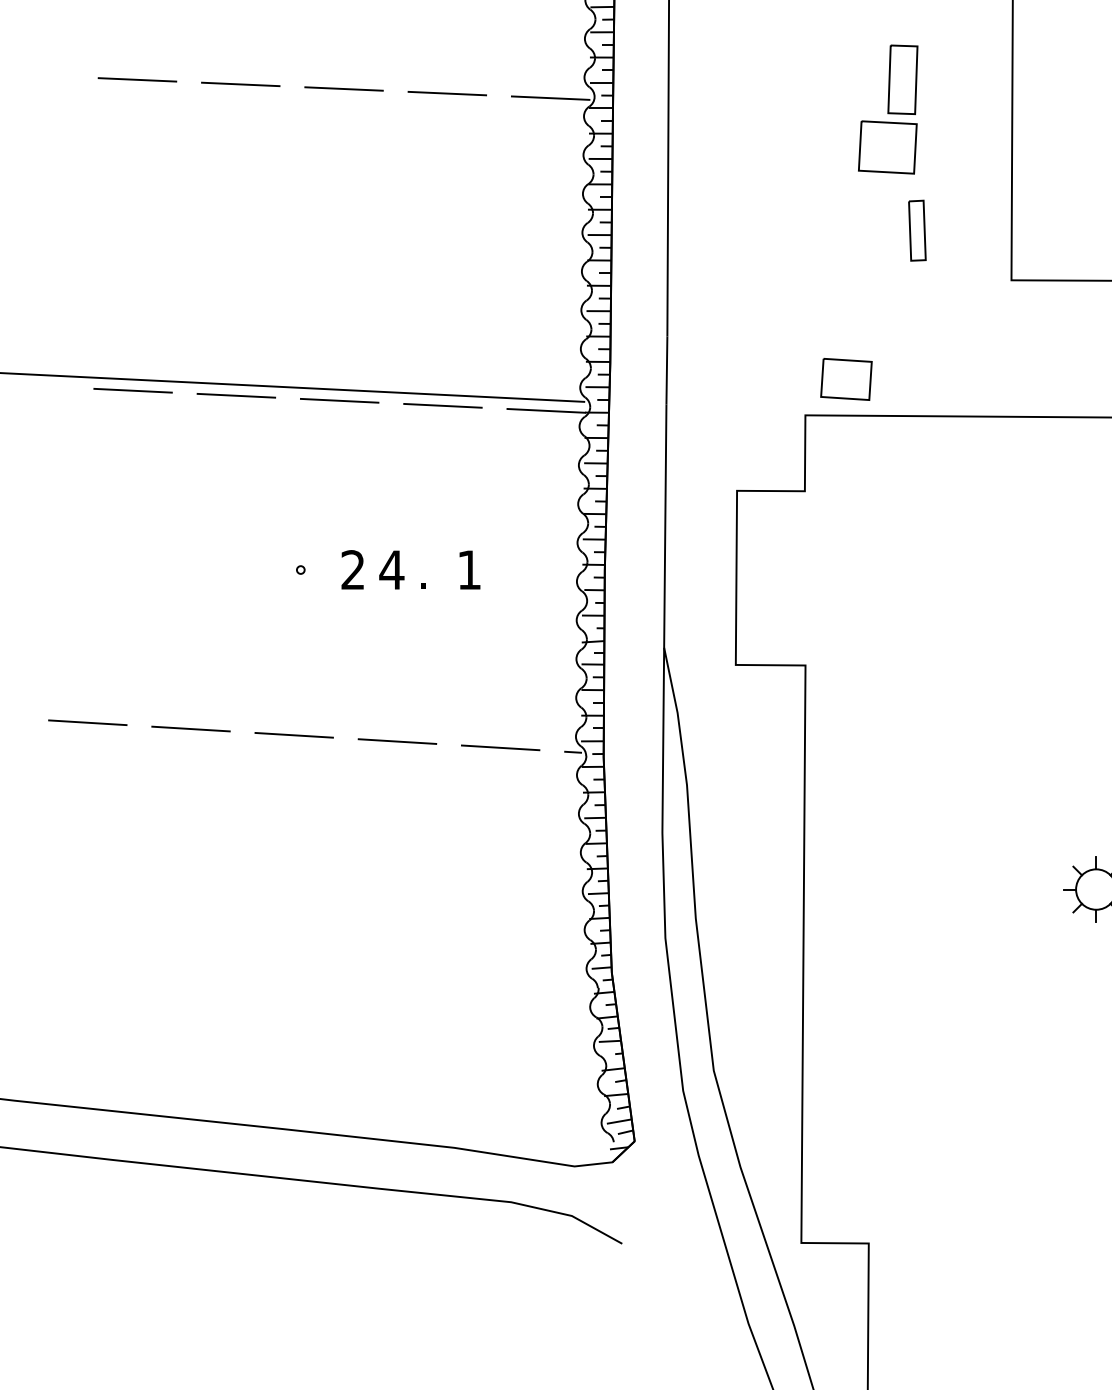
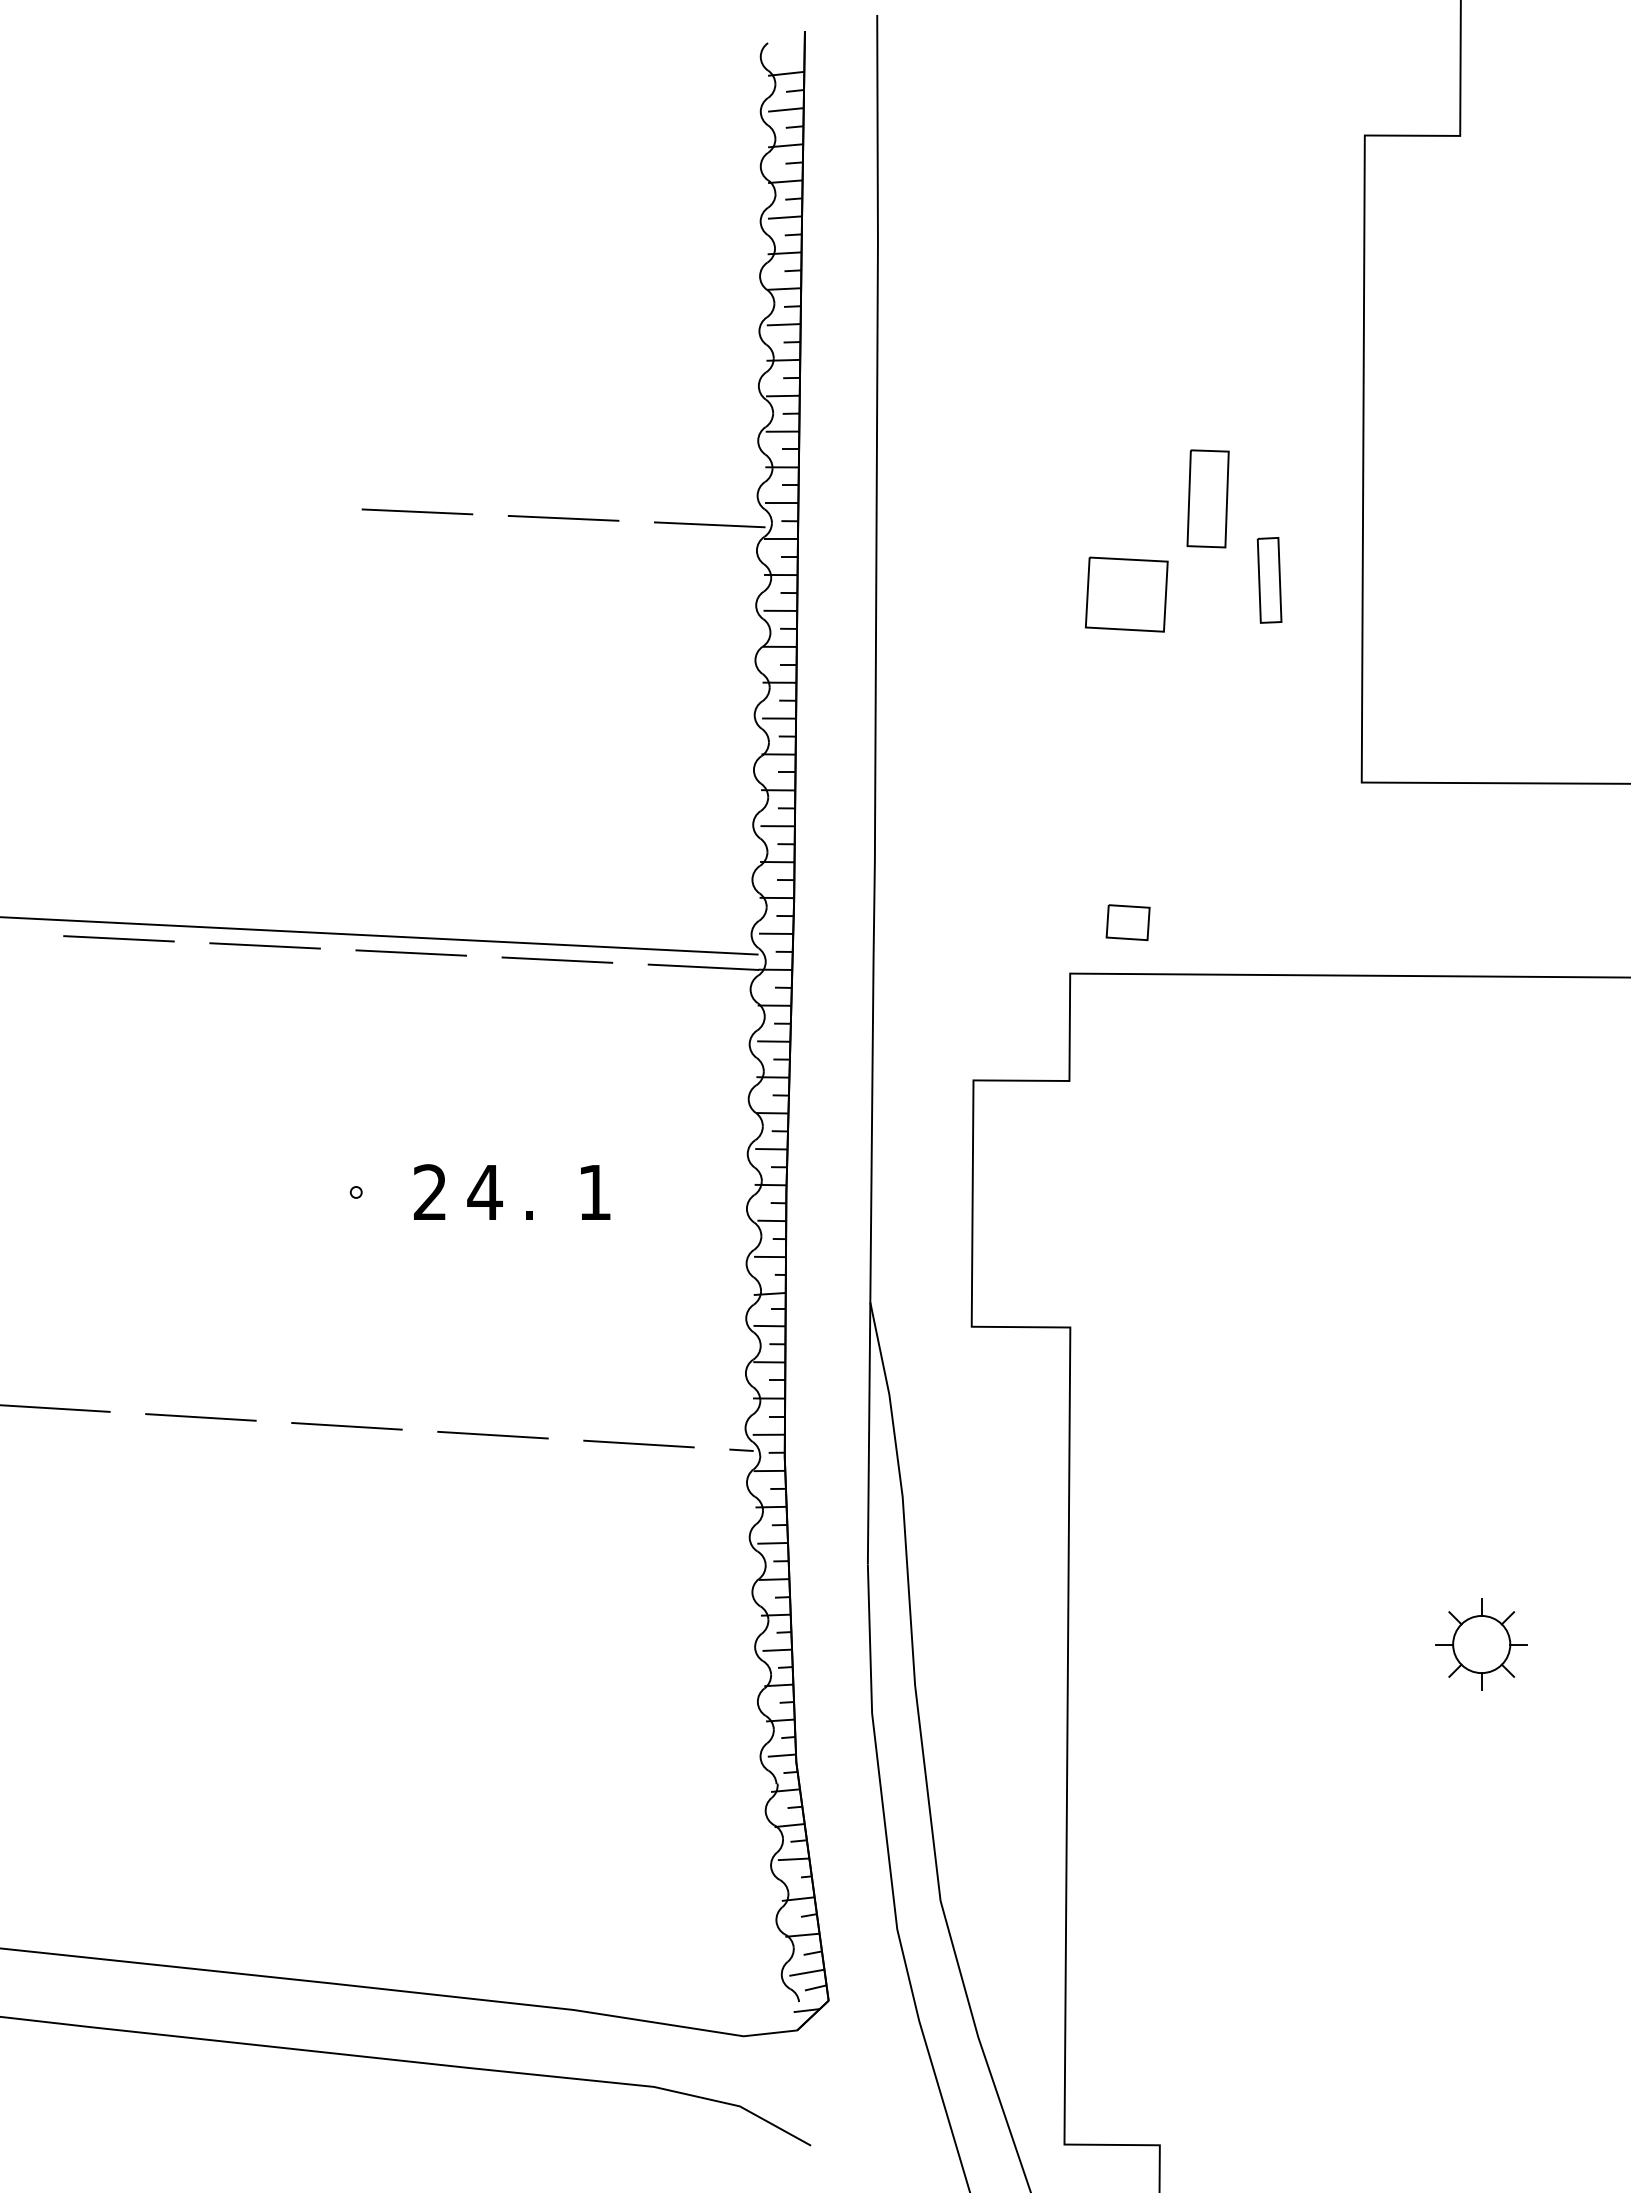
line: (137, 79) -> (124, 498), removed
line: (240, 84) -> (271, 505), removed
part: (887, 147) -> (1126, 594), moved
part: (917, 230) -> (1269, 580), moved
part: (845, 379) -> (1127, 922), size x0.6

